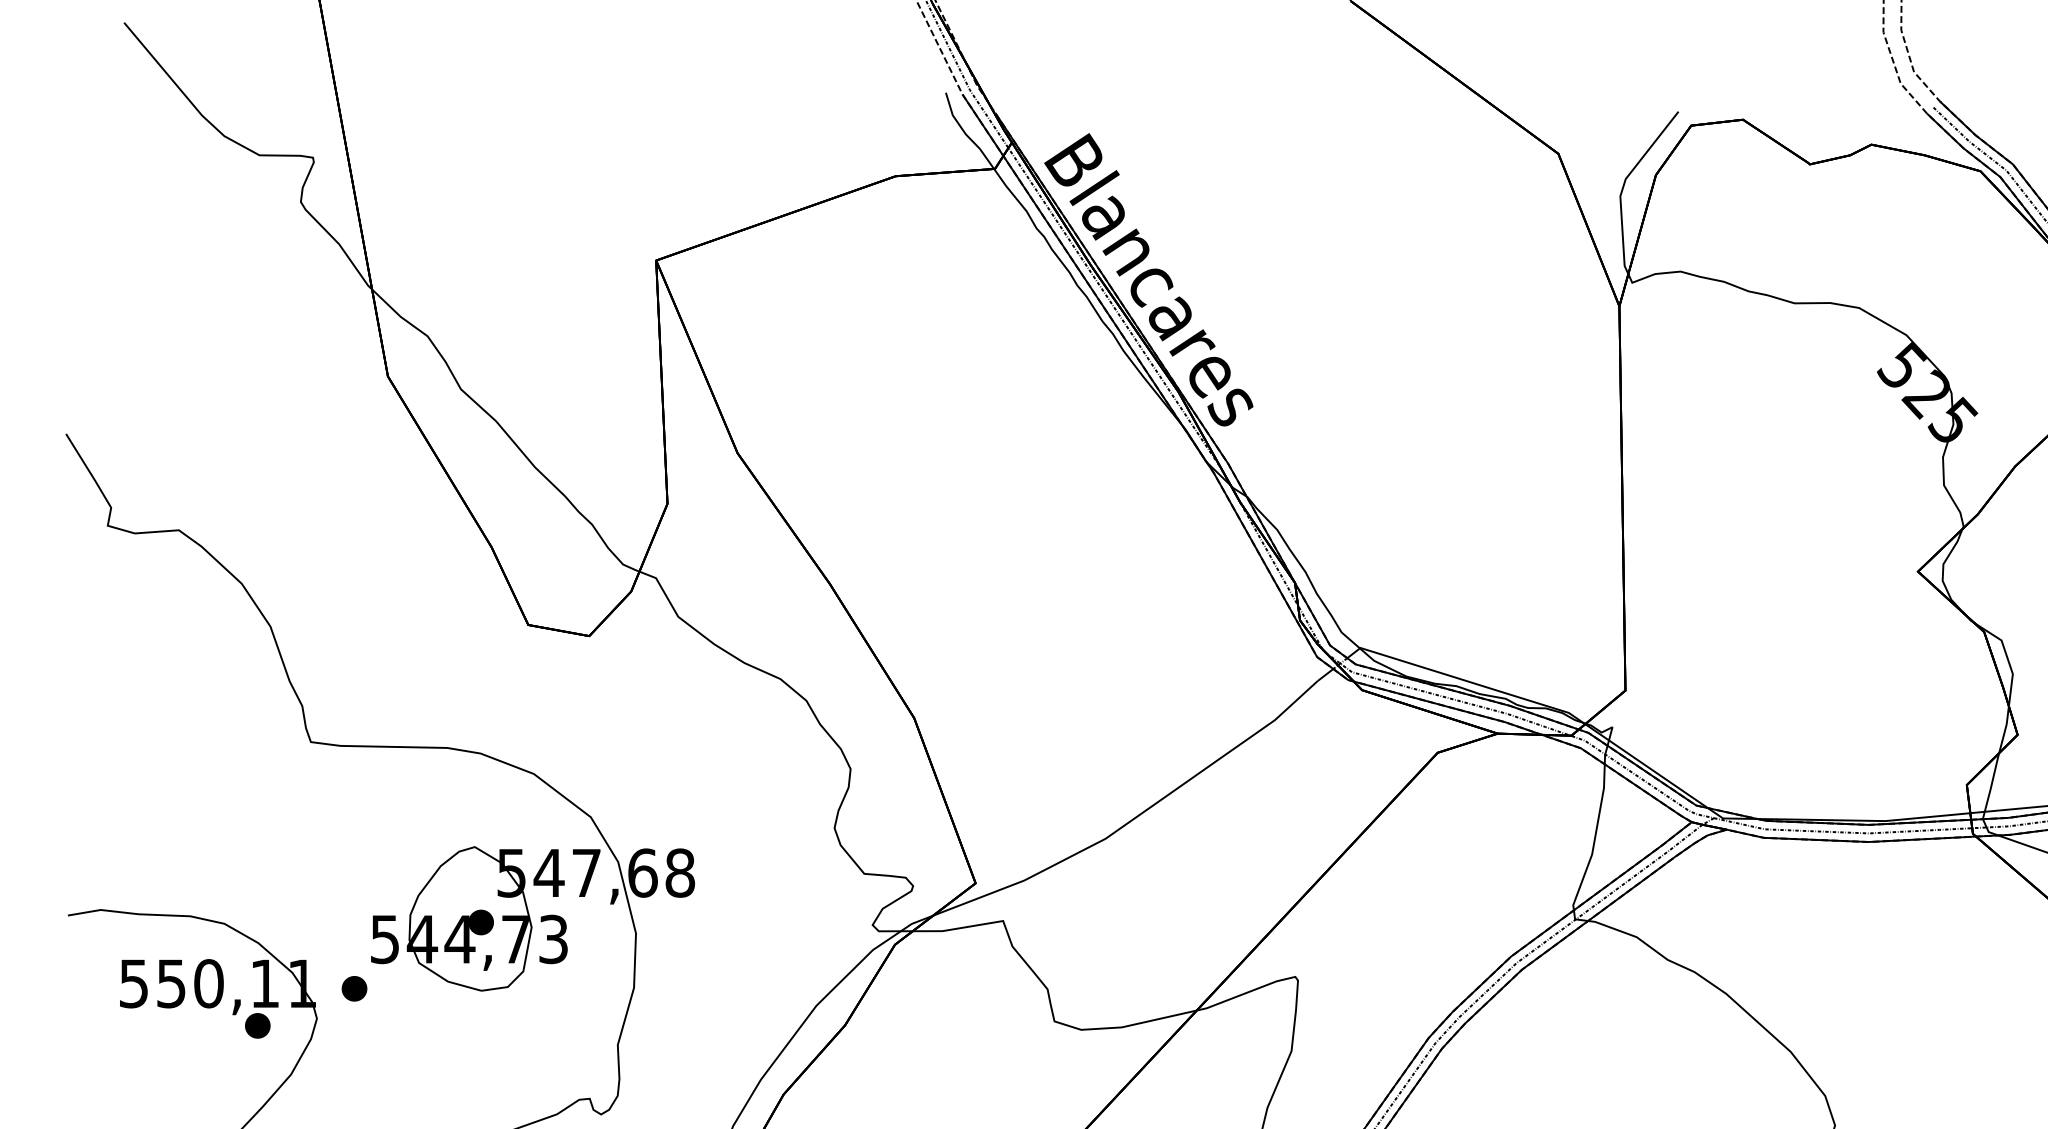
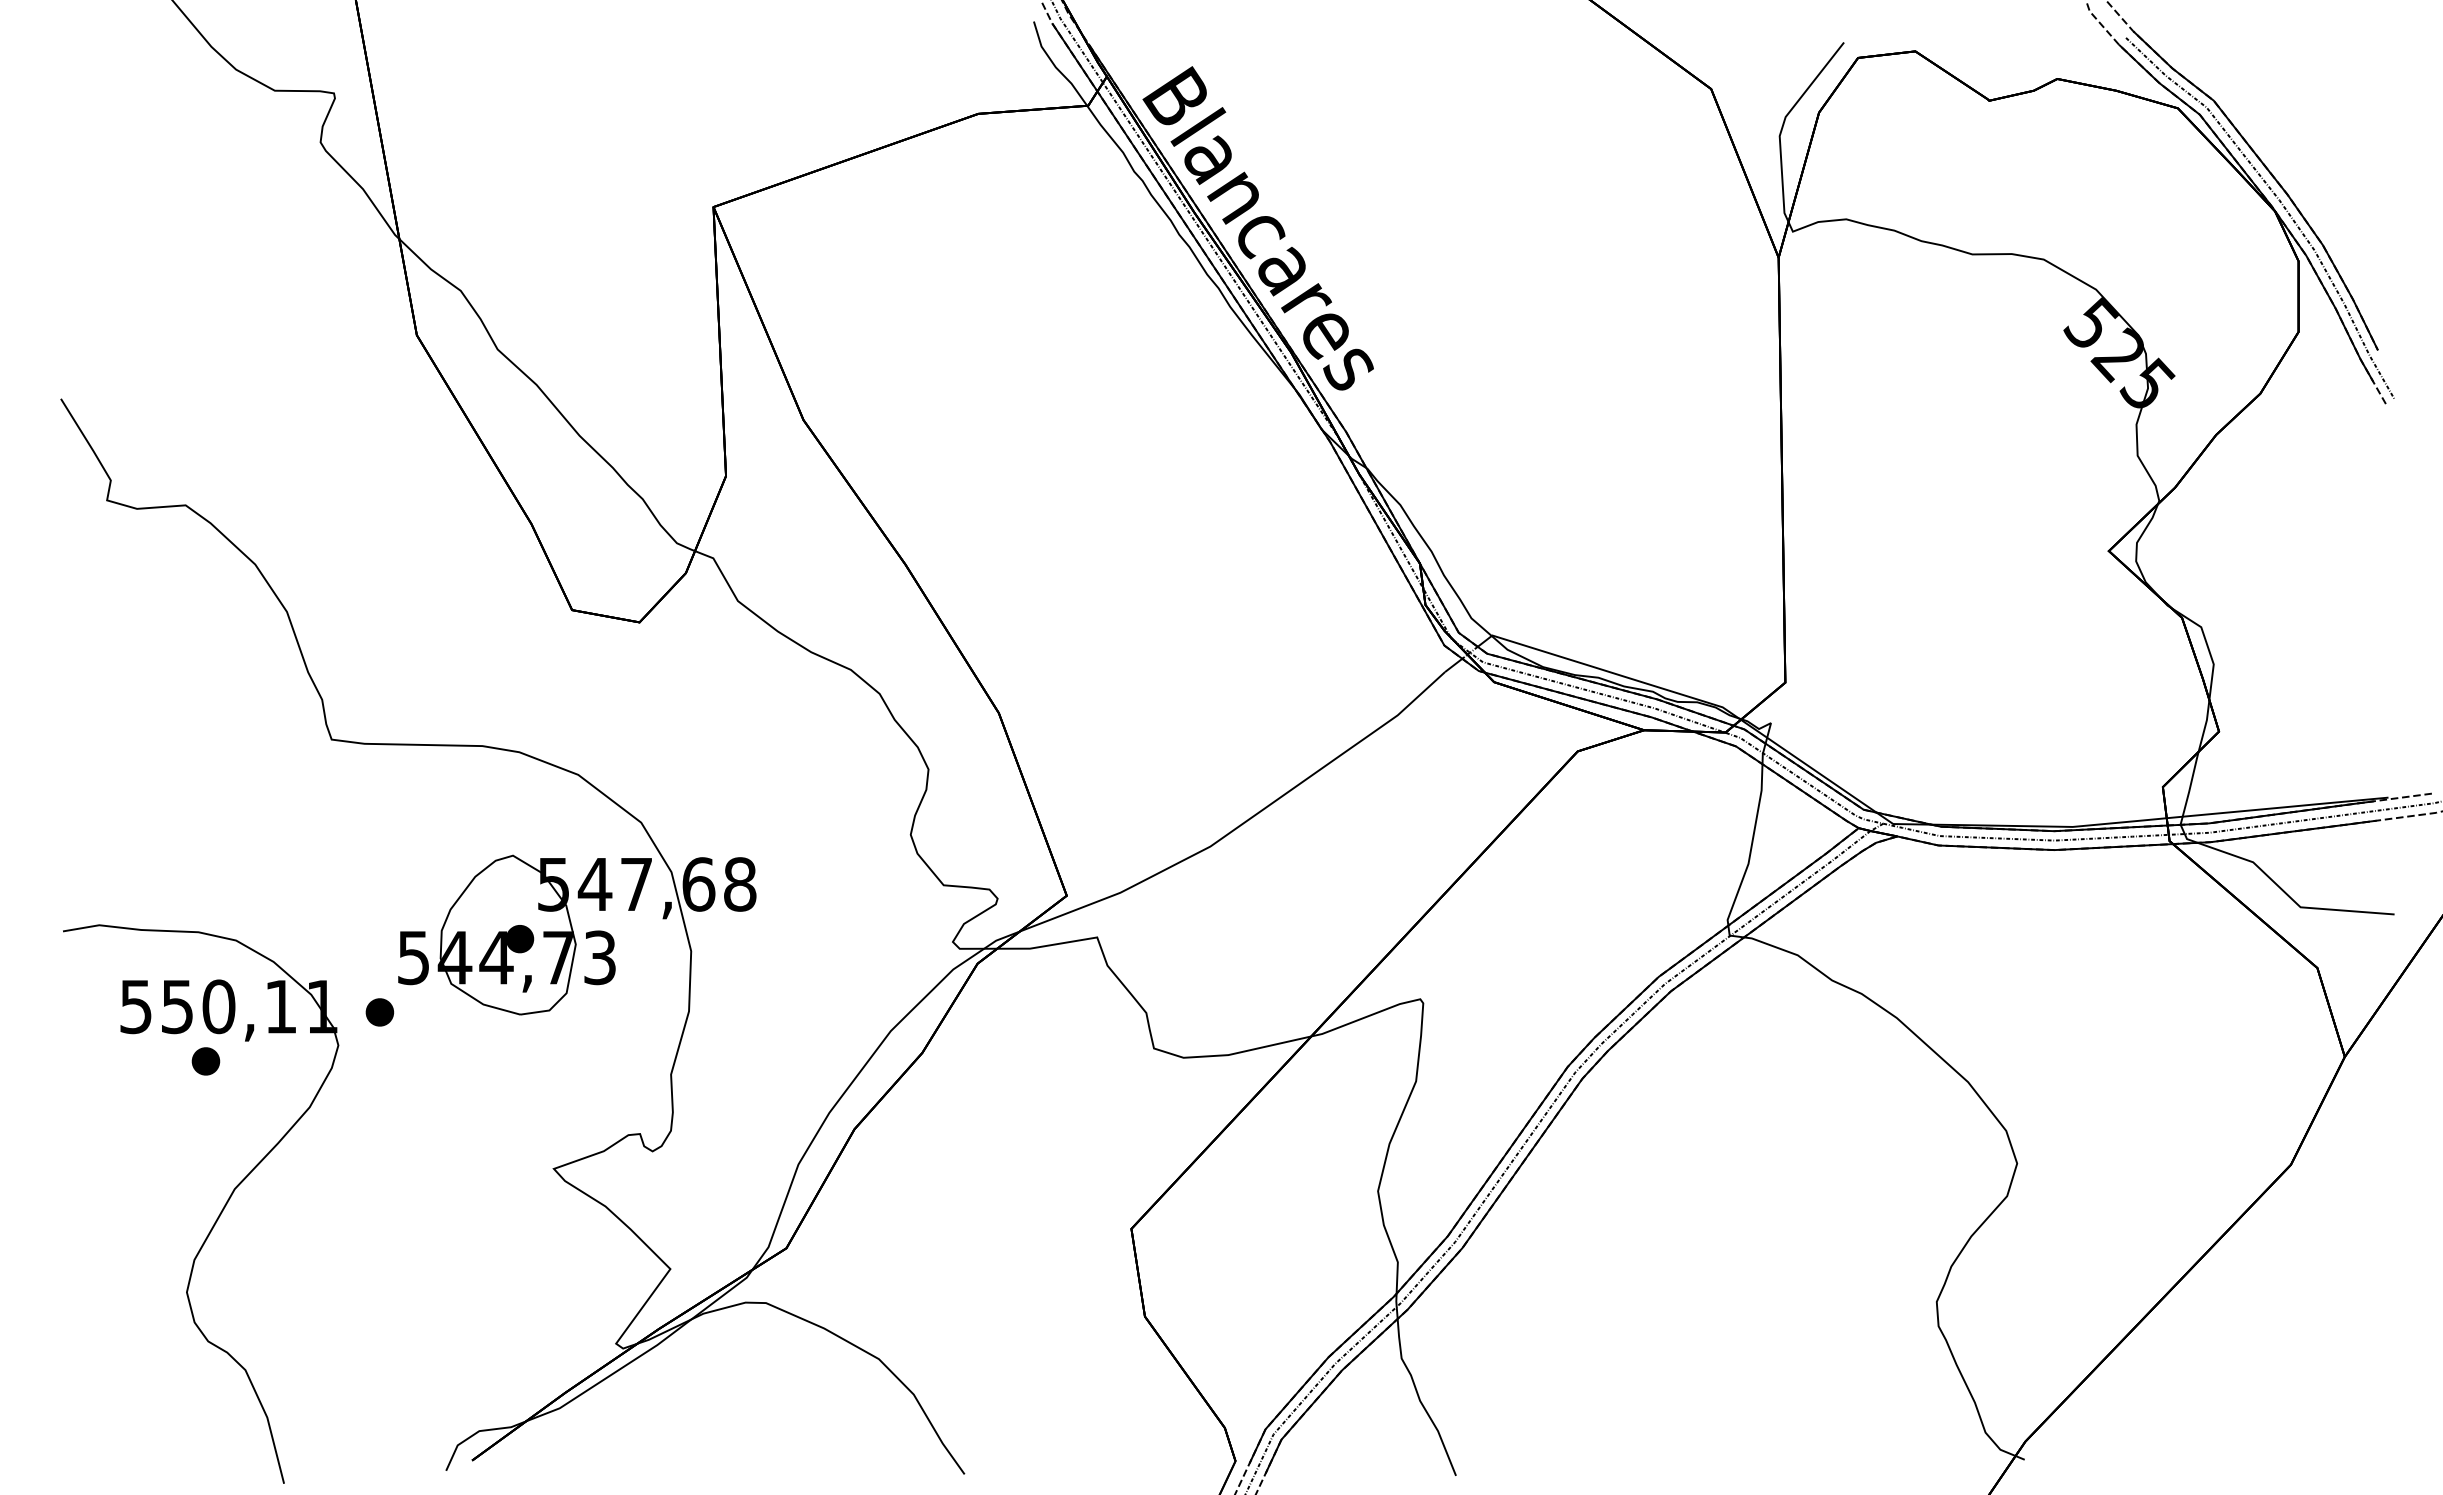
part: (257, 1025) -> (205, 1061), moved

